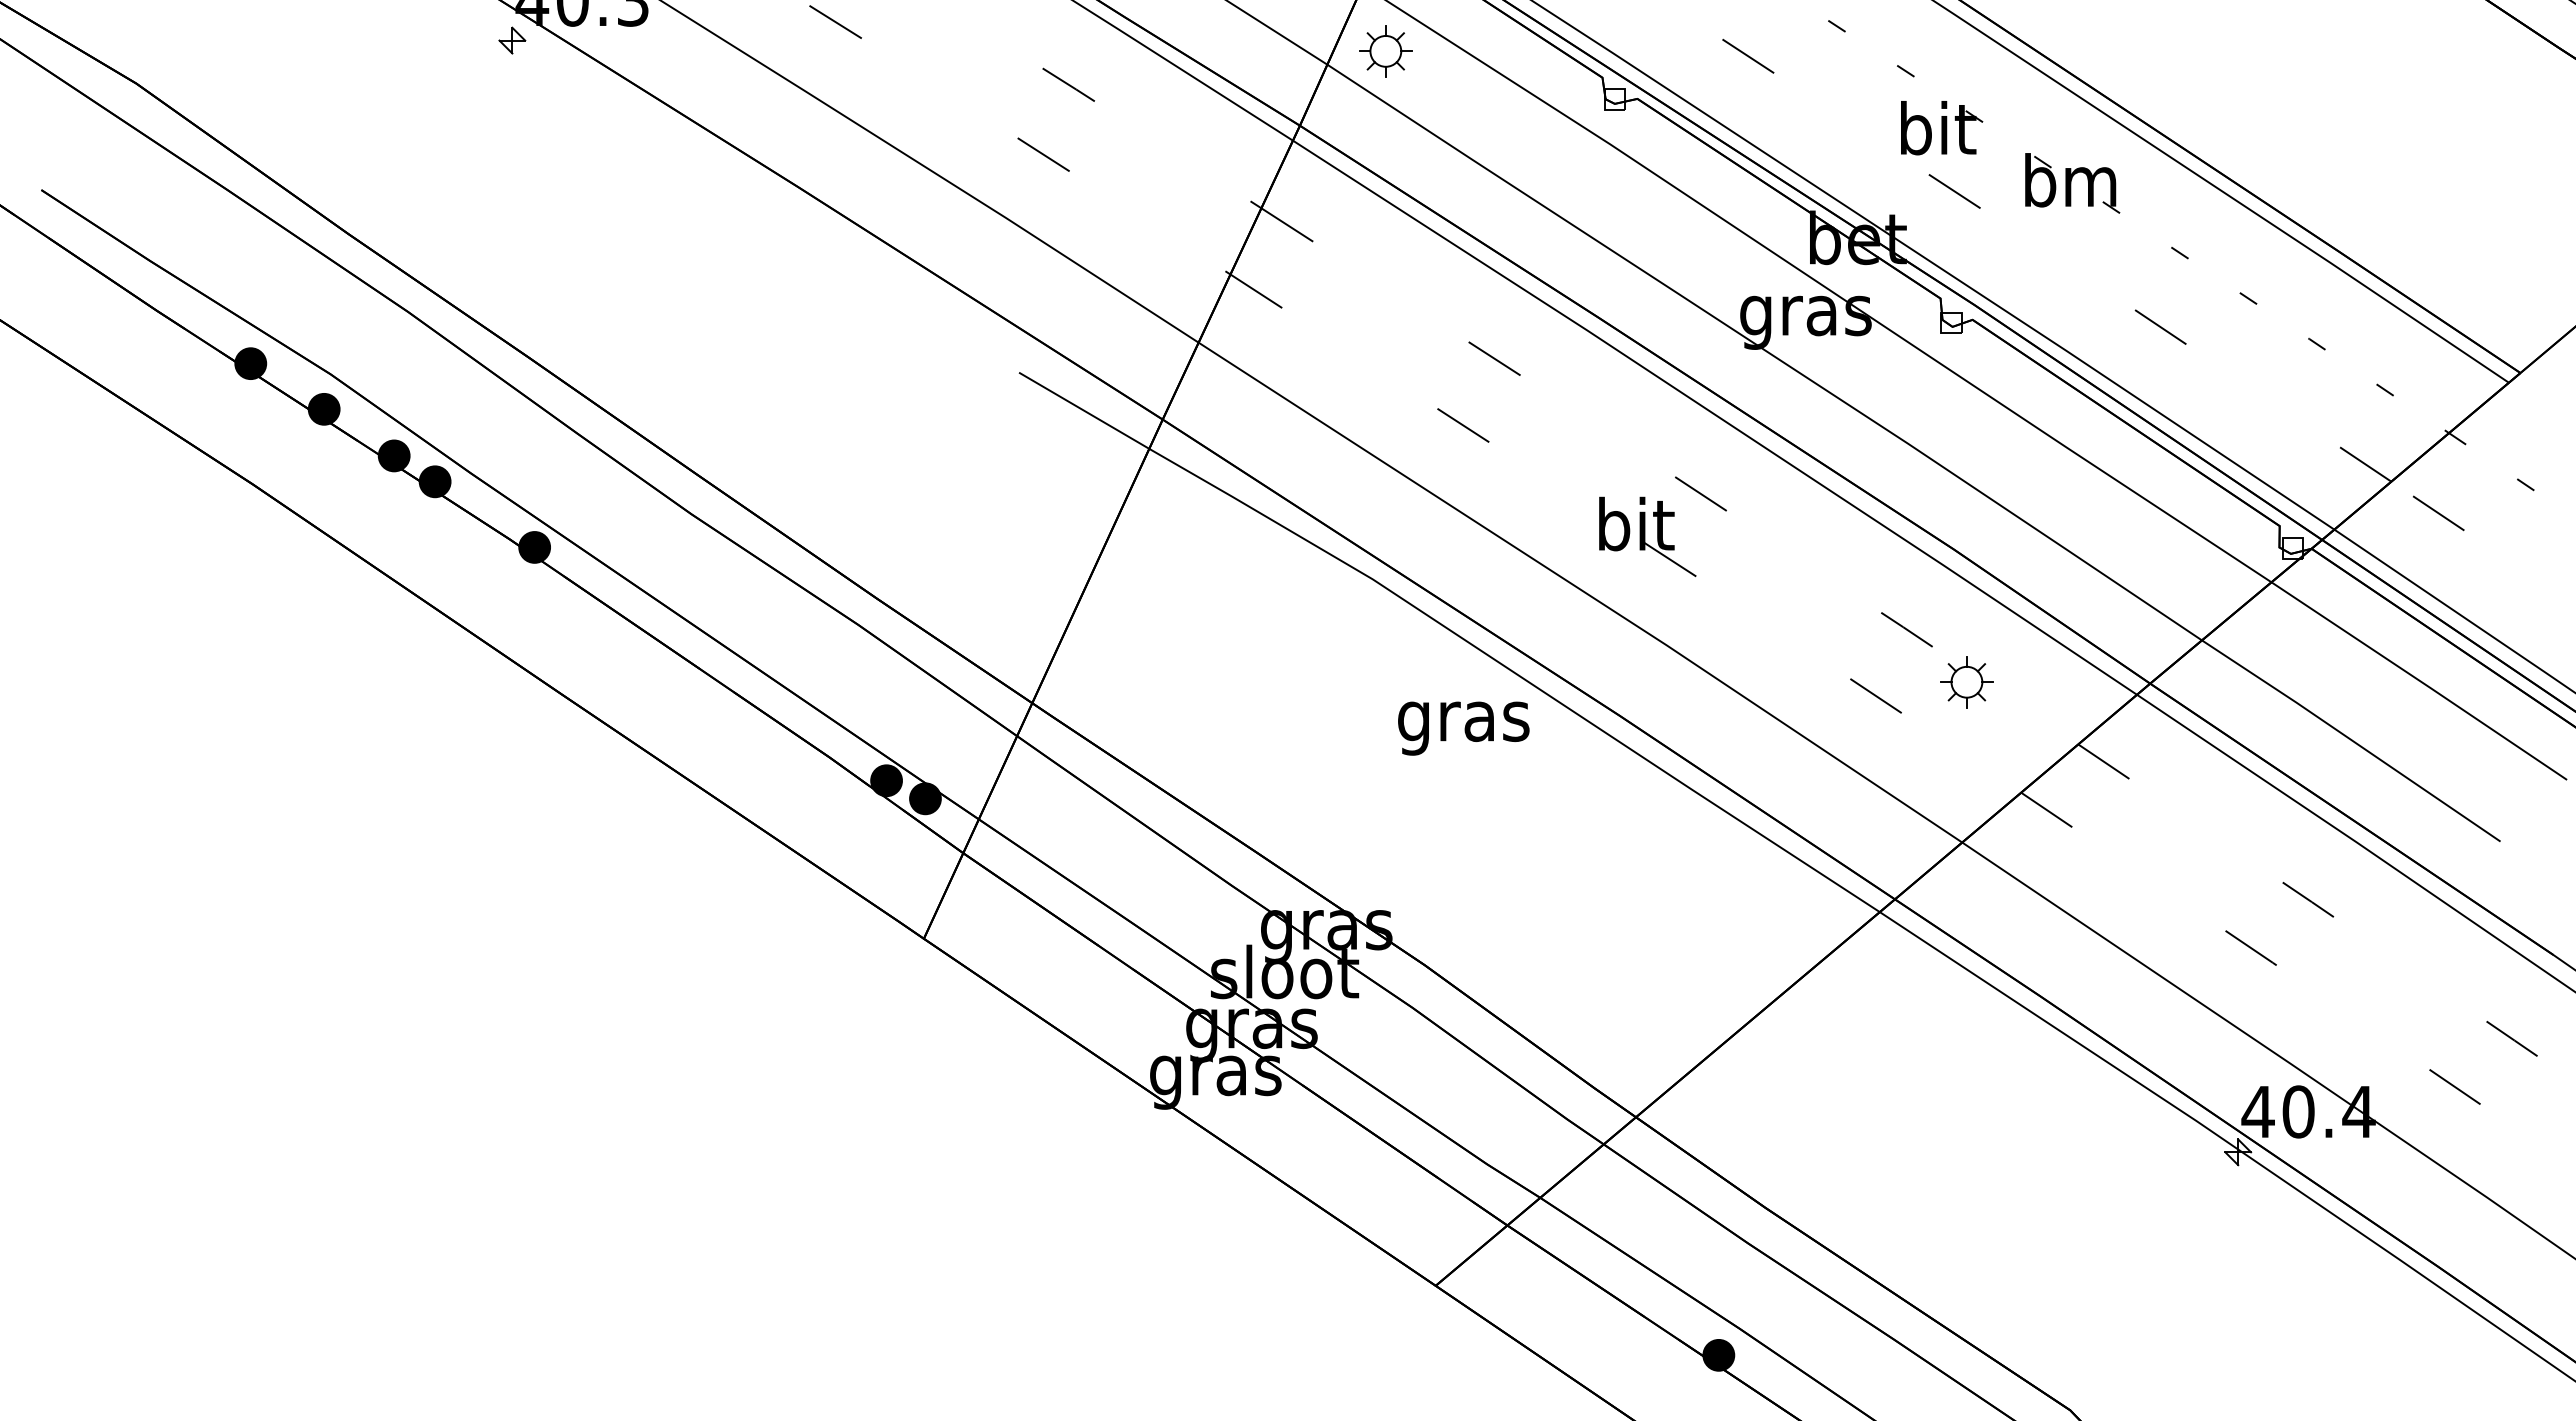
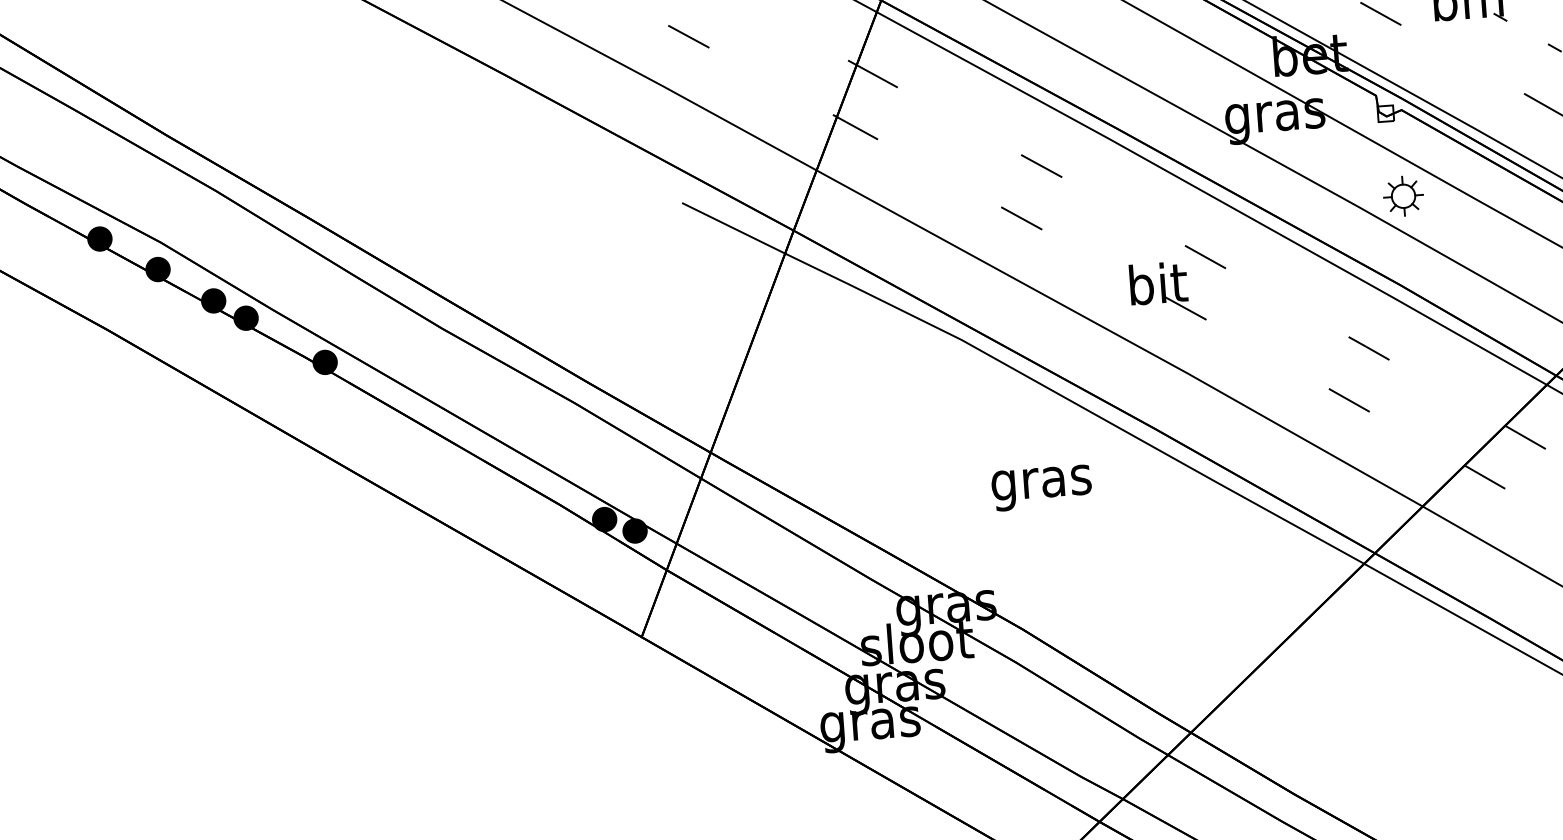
part: (1966, 682) -> (1403, 196), moved
text: (1463, 728) -> (1041, 488), moved

